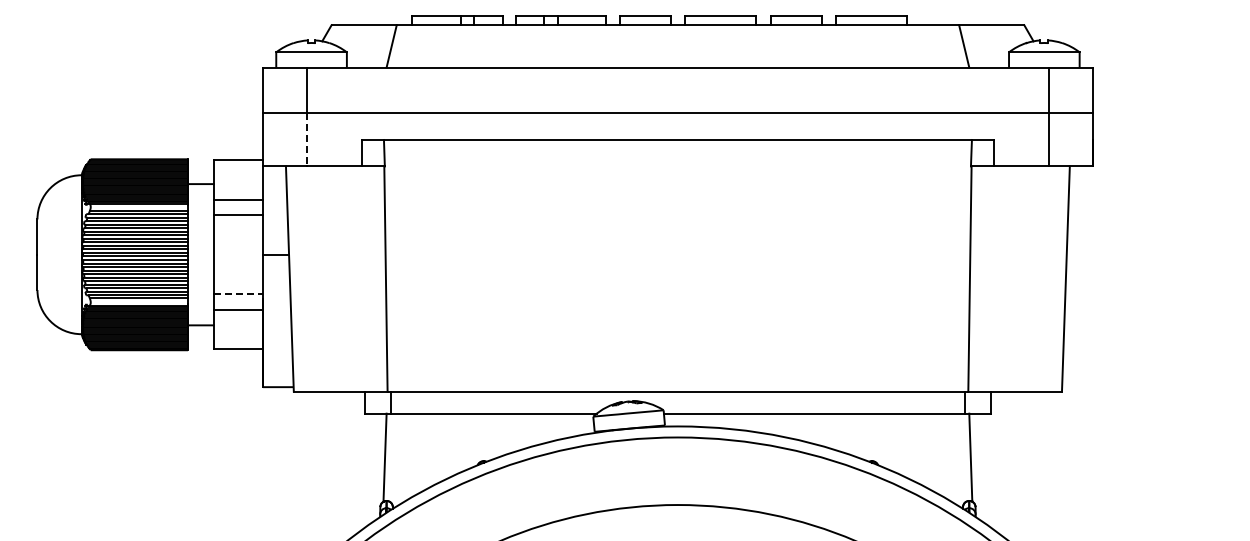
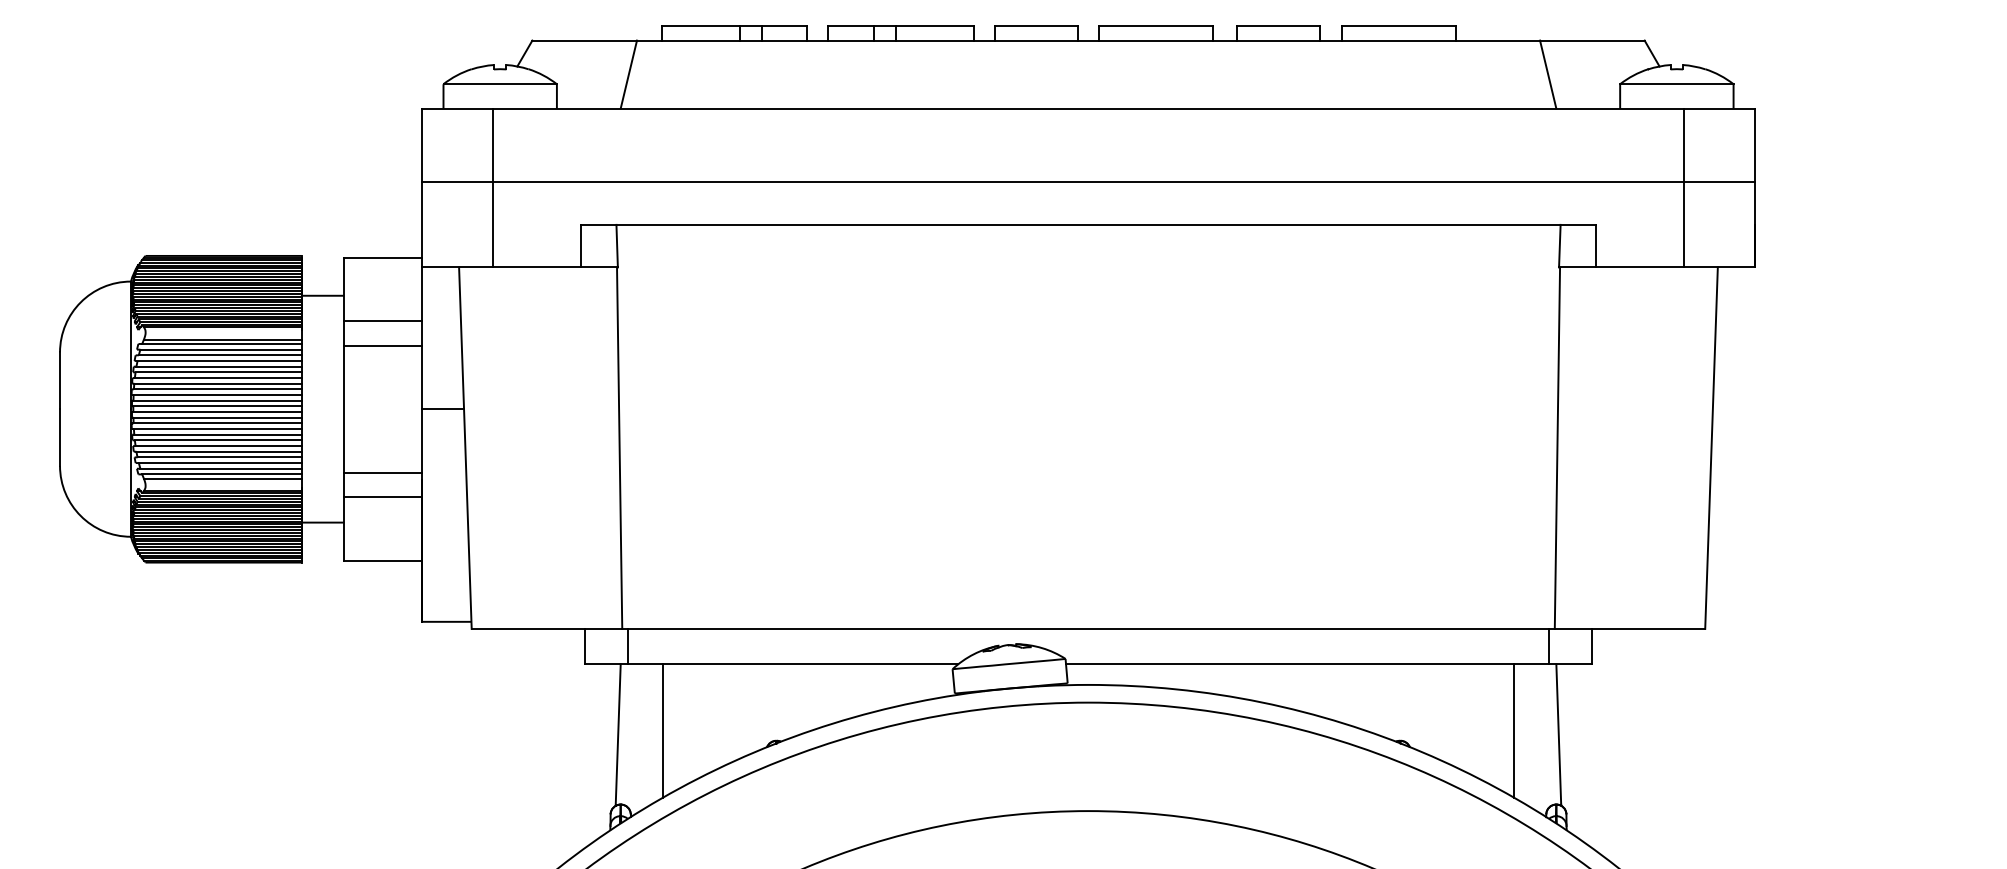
line: (307, 140) -> (493, 225), dashed -> solid
line: (239, 294) -> (384, 473), dashed -> solid
line: (413, 454) -> (663, 729), added
line: (942, 454) -> (1513, 729), added

